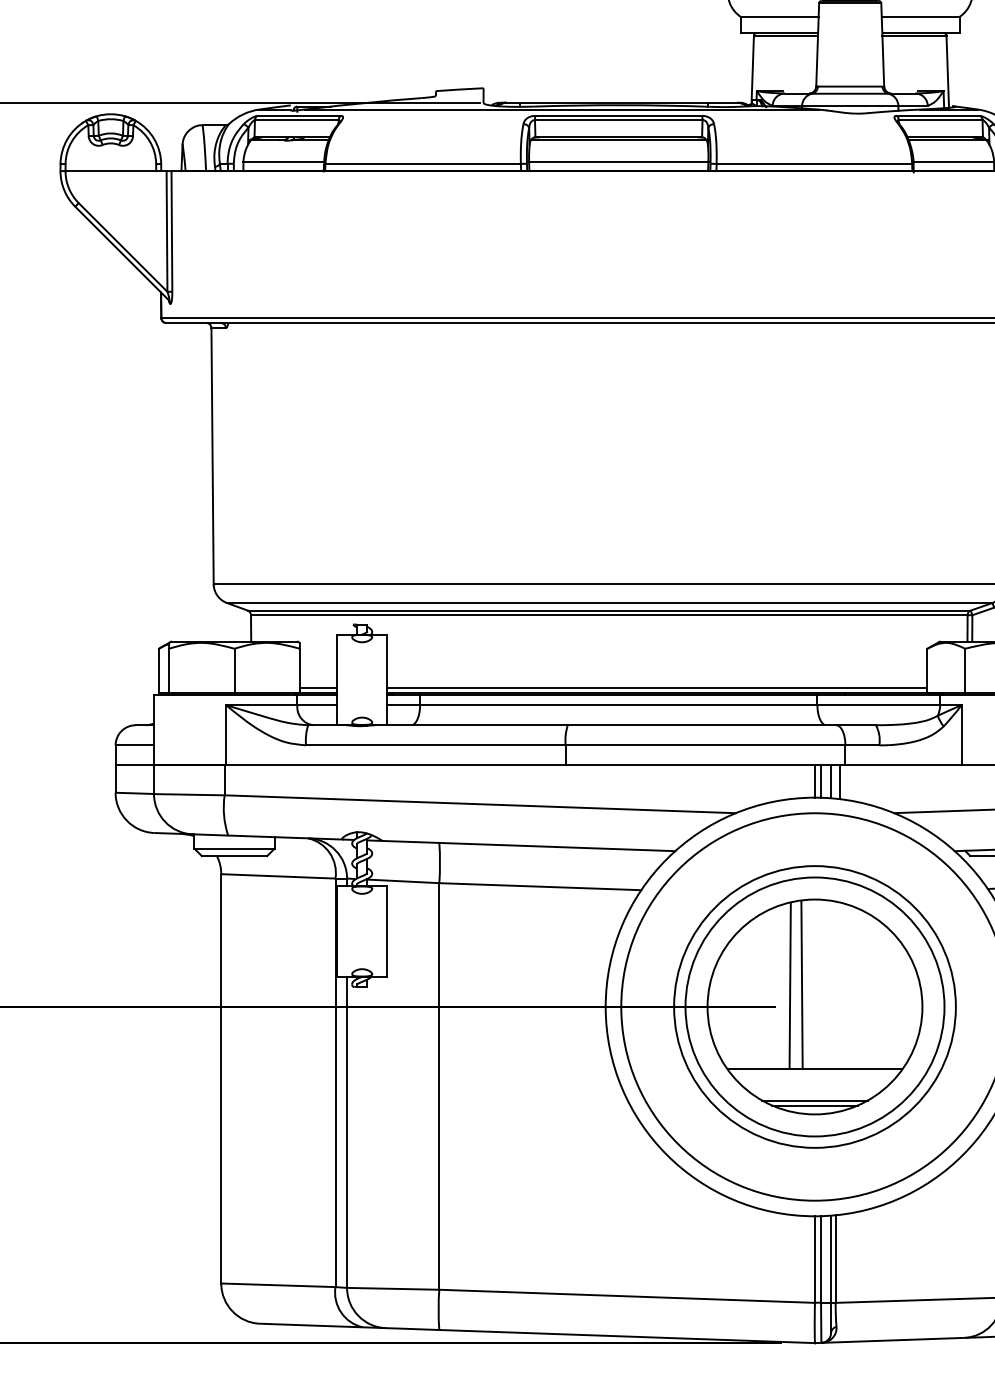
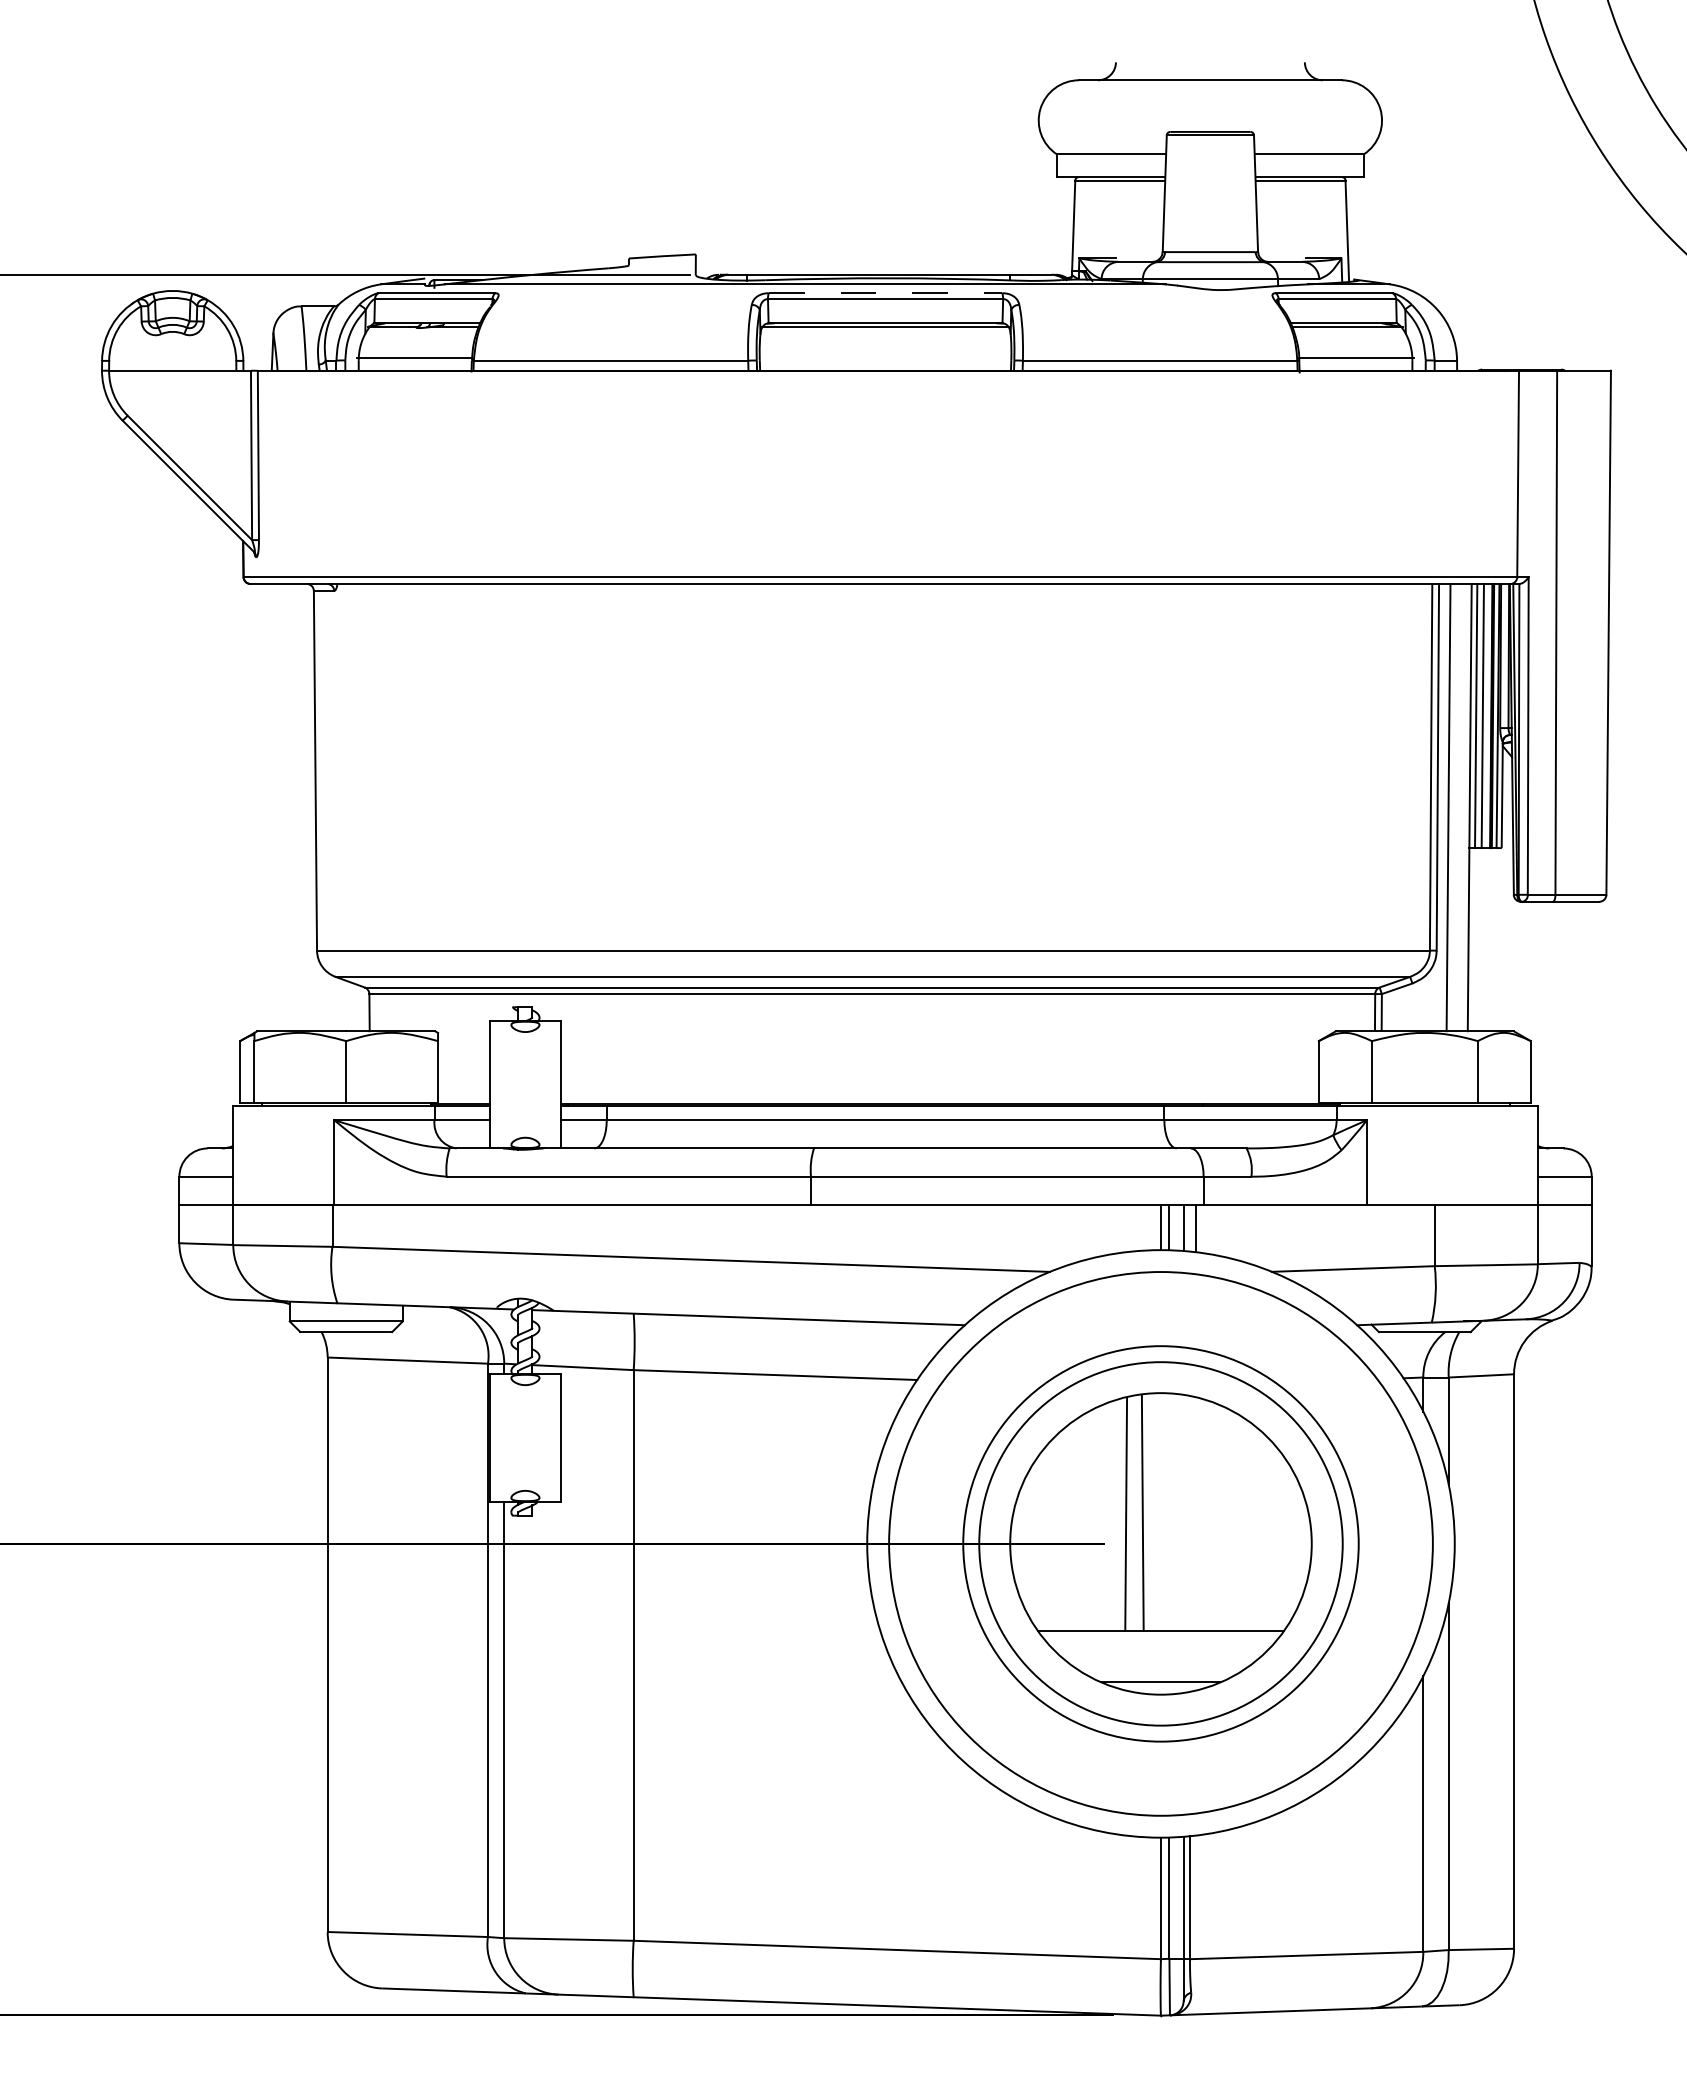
line: (618, 116) -> (885, 293), solid -> dashed
line: (618, 162) -> (885, 358), removed
line: (318, 688) -> (464, 1096), removed
line: (657, 688) -> (939, 1096), removed
line: (814, 1100) -> (1160, 1675), removed

